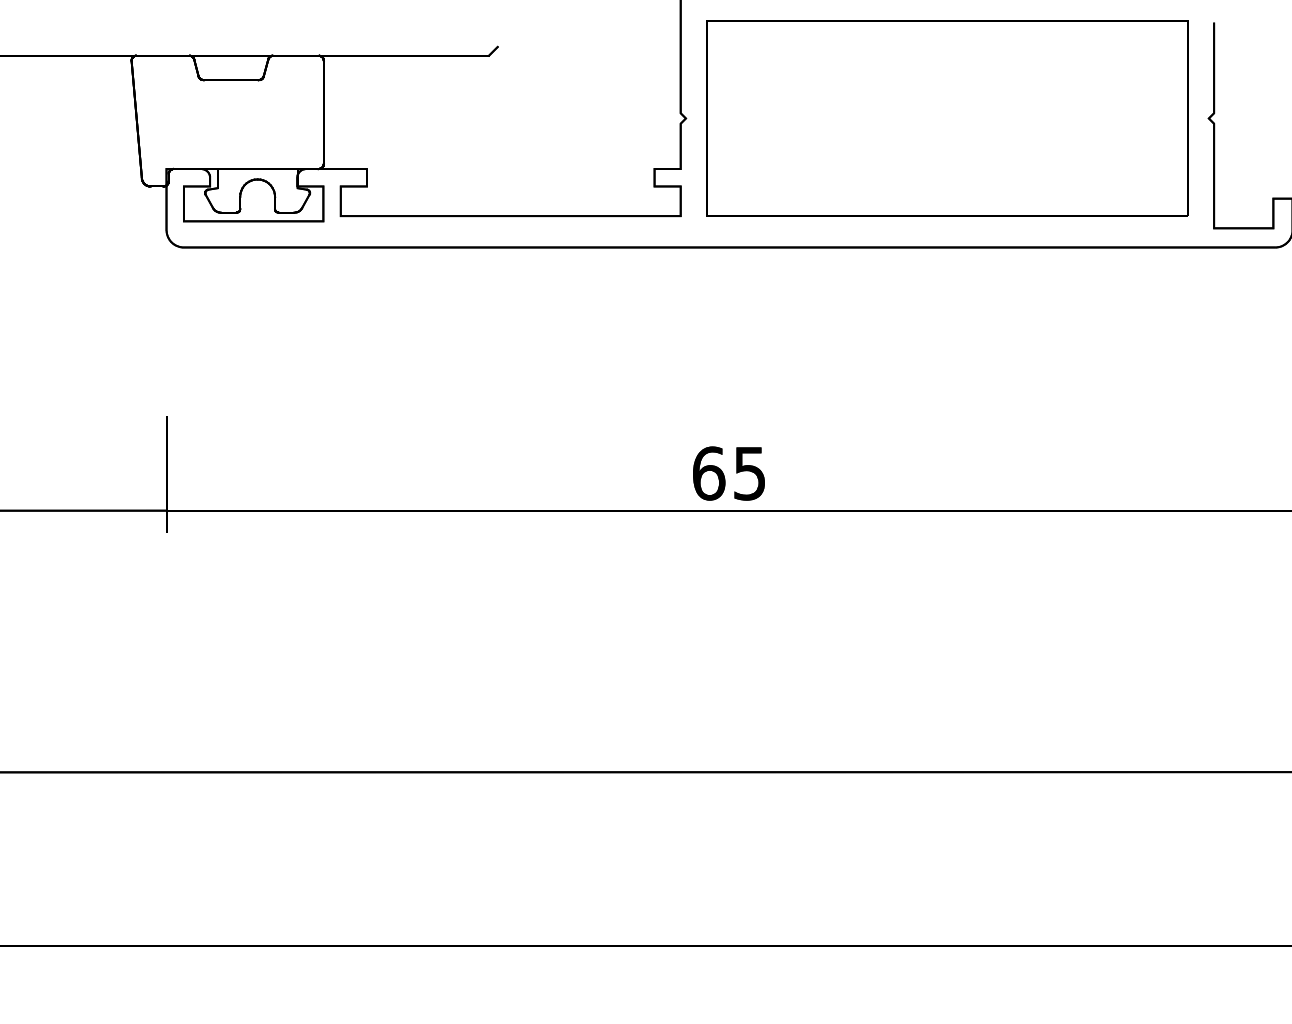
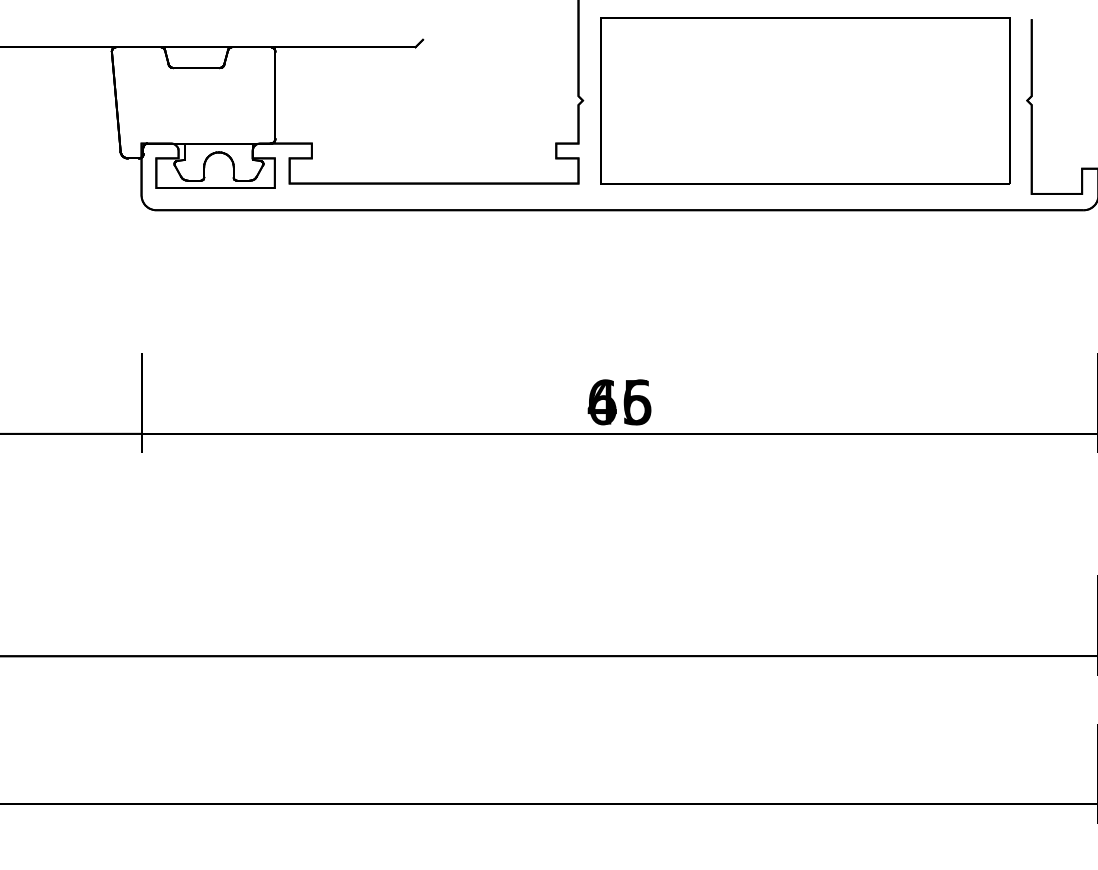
text: (728, 473) -> (619, 402), 65 -> 46

